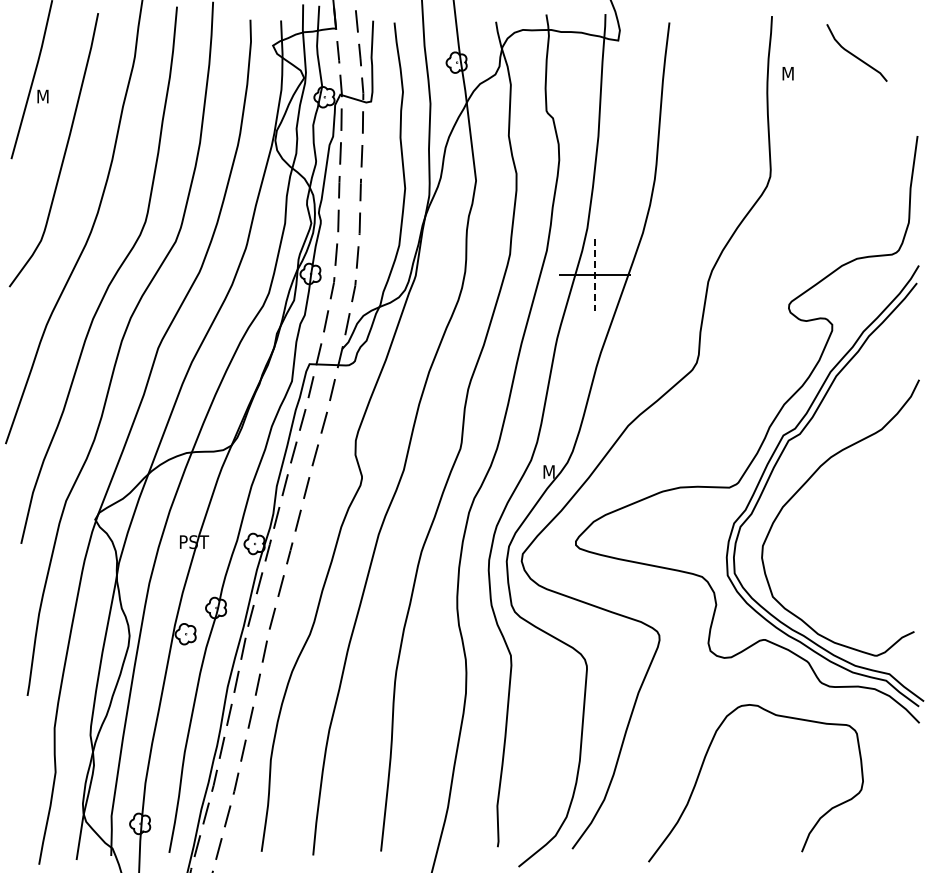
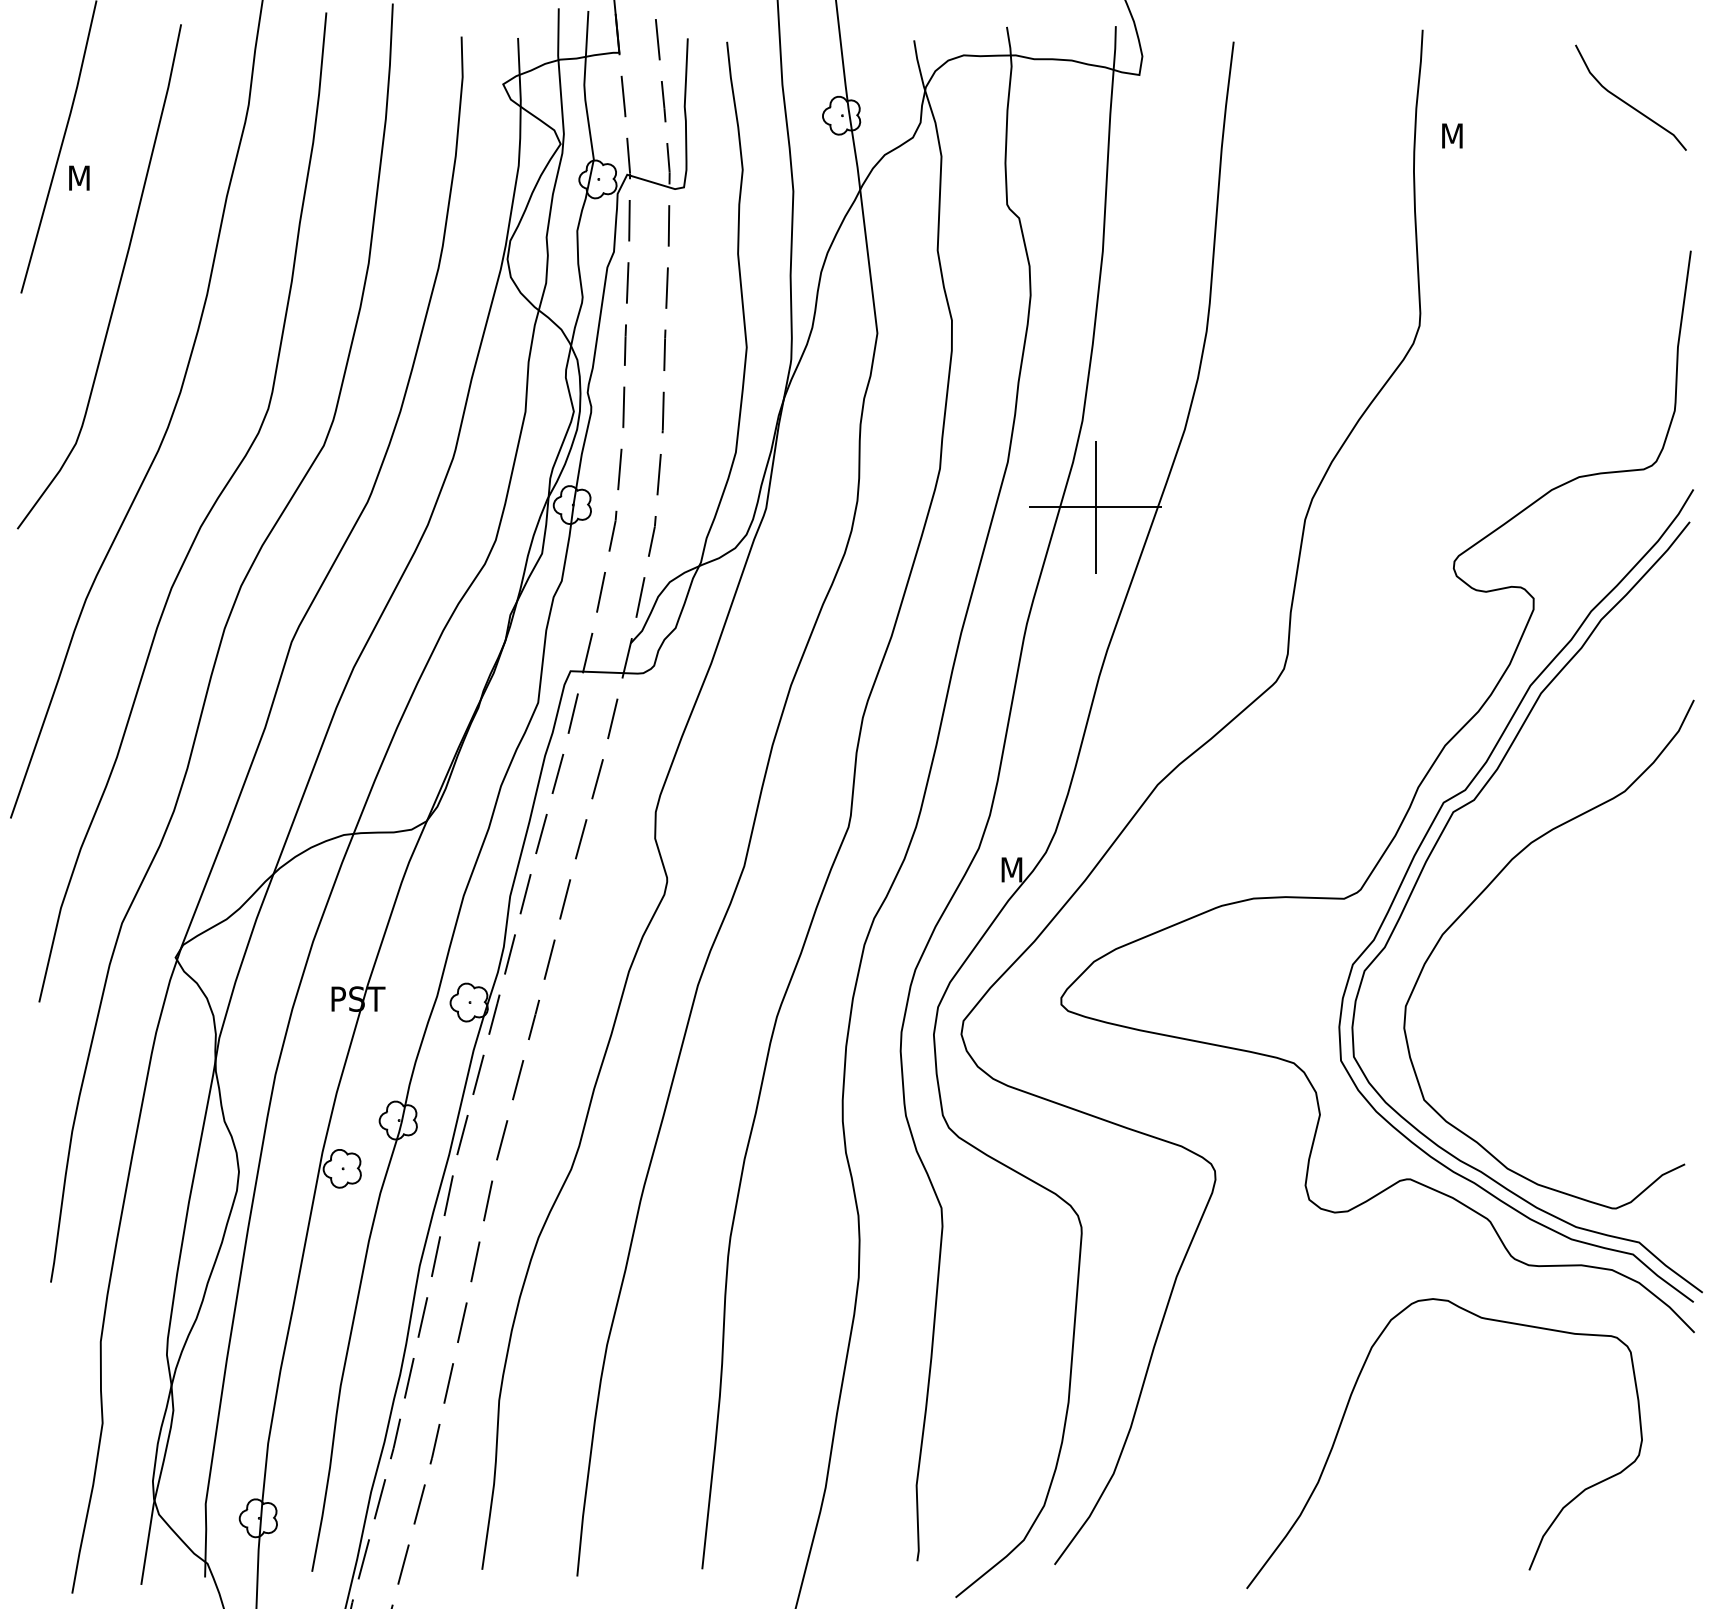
curve: (854, 54) -> (1626, 100), moved
line: (594, 275) -> (1095, 507), dashed -> solid
curve: (703, 765) -> (1347, 1410), moved

